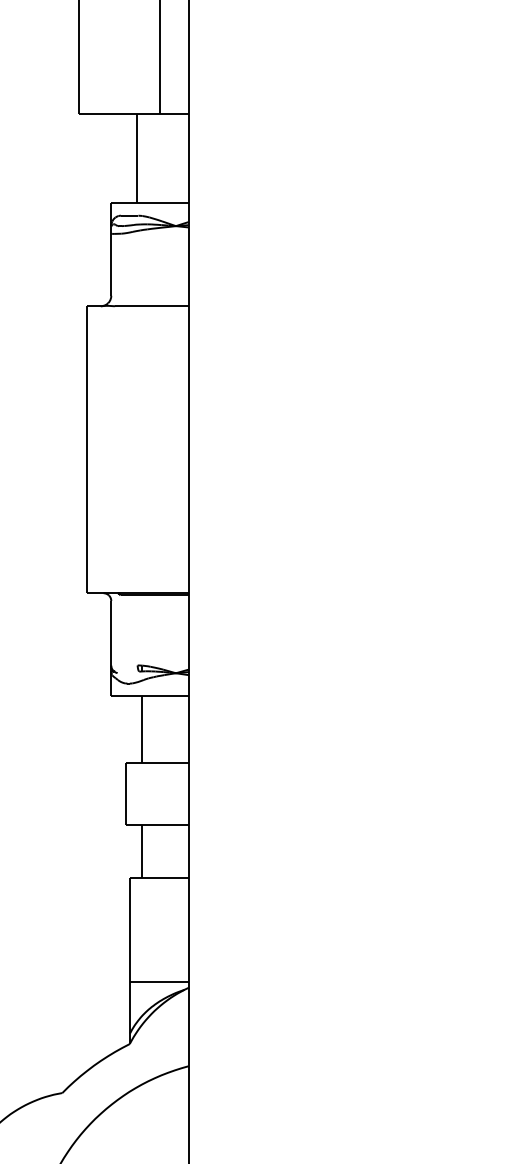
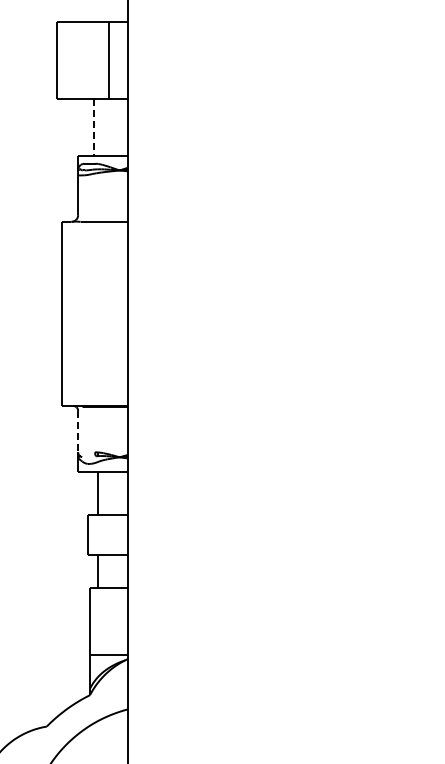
line: (136, 159) -> (94, 127), solid -> dashed
line: (111, 633) -> (78, 431), solid -> dashed

